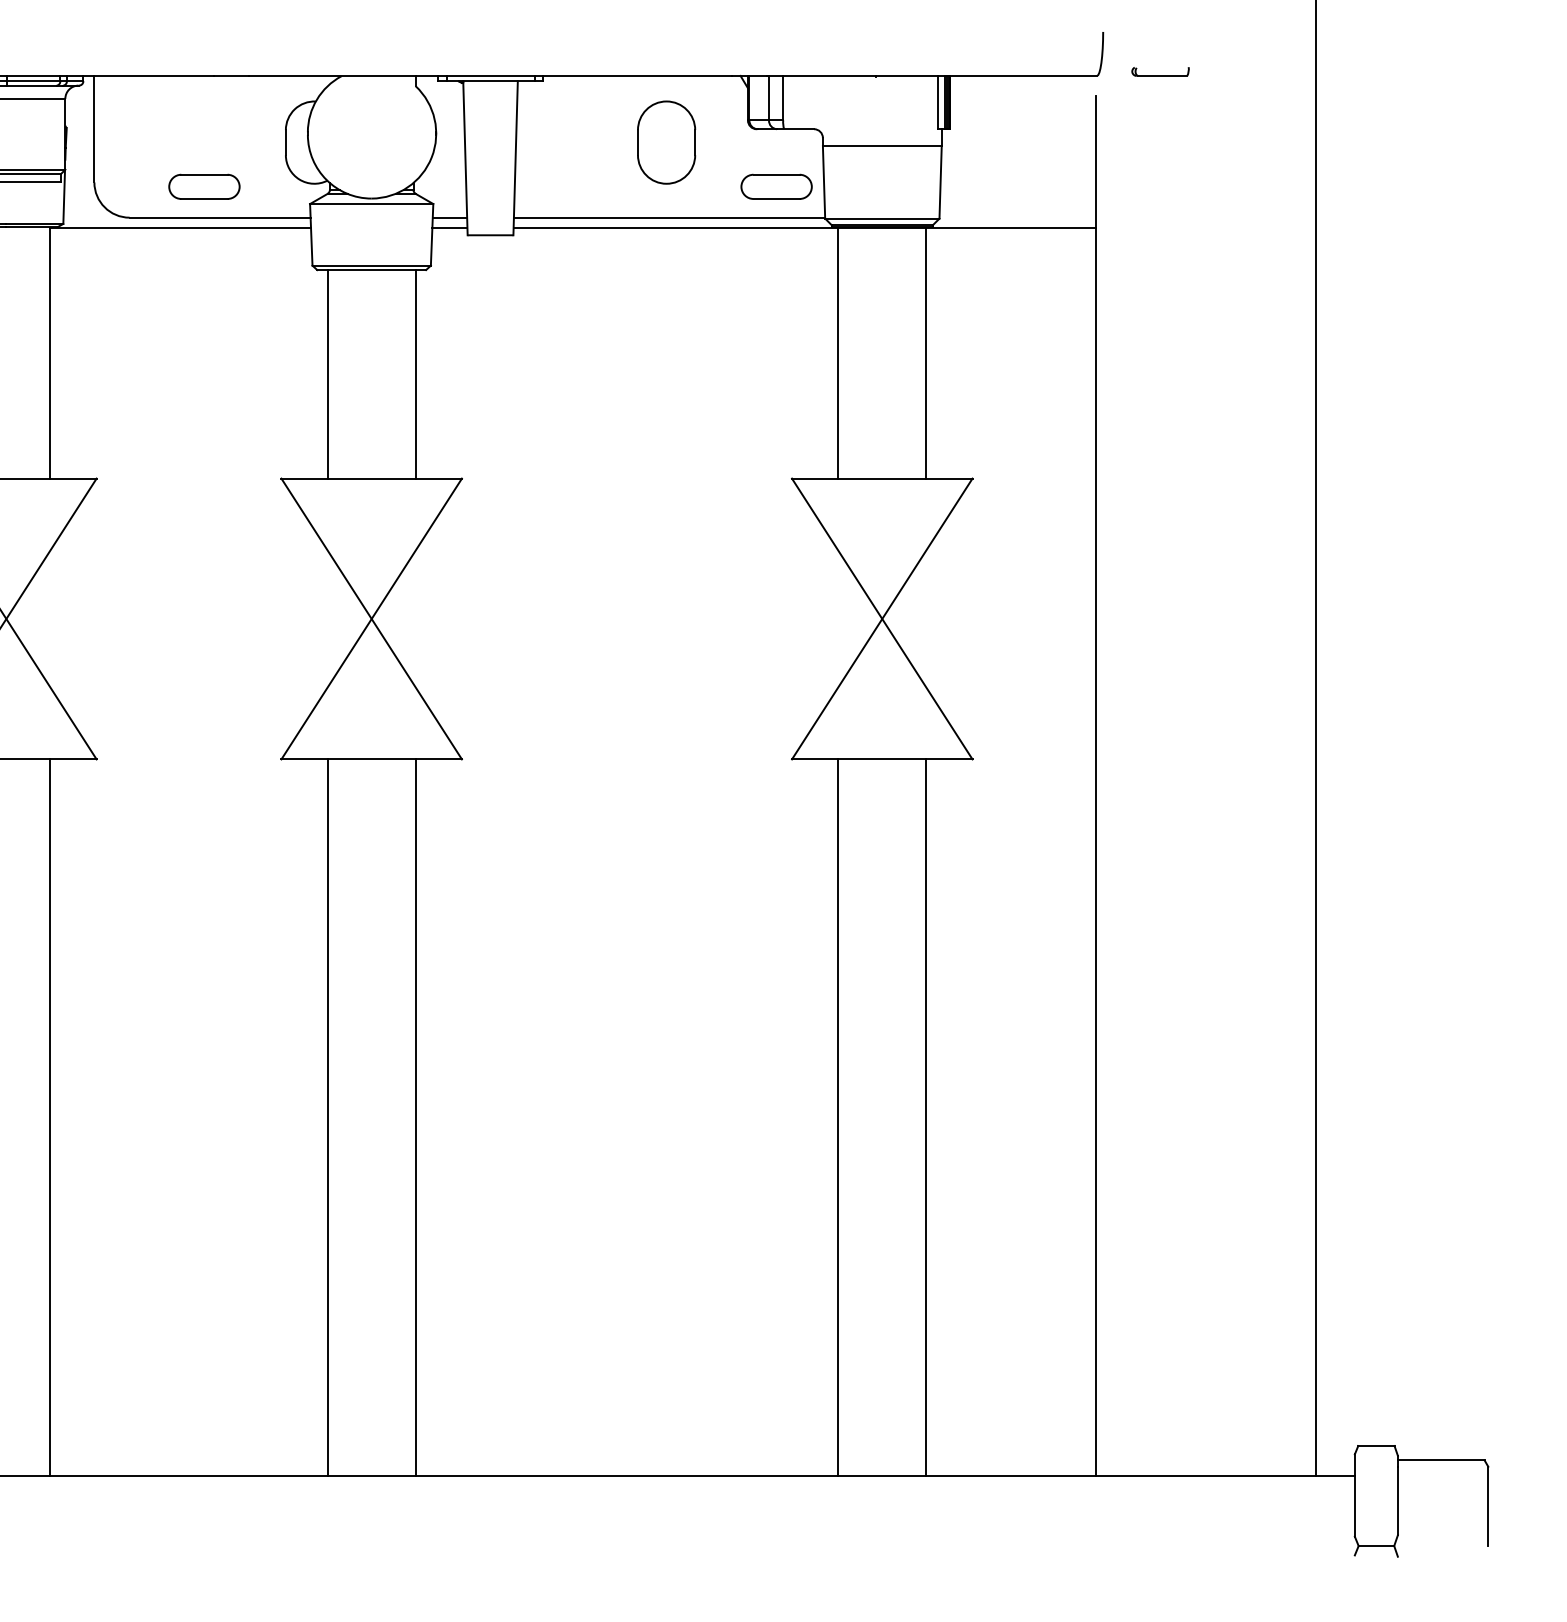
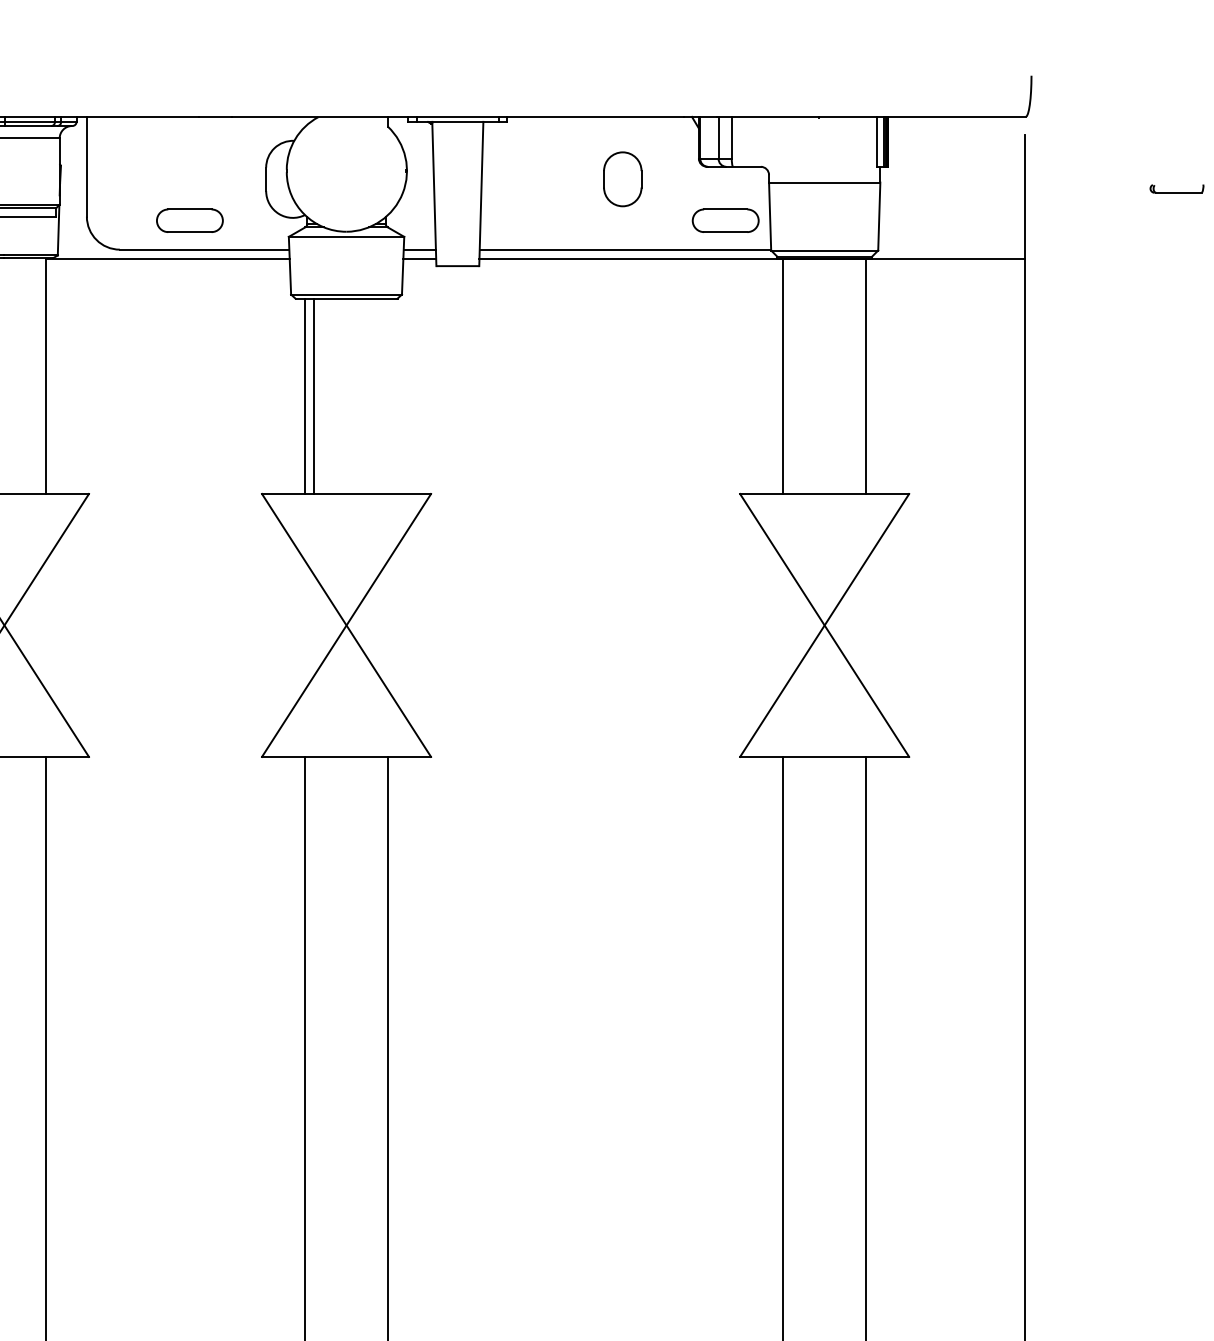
part: (1160, 71) -> (1176, 188), moved
part: (666, 142) -> (622, 179), size x0.7
line: (415, 374) -> (313, 396), moved

